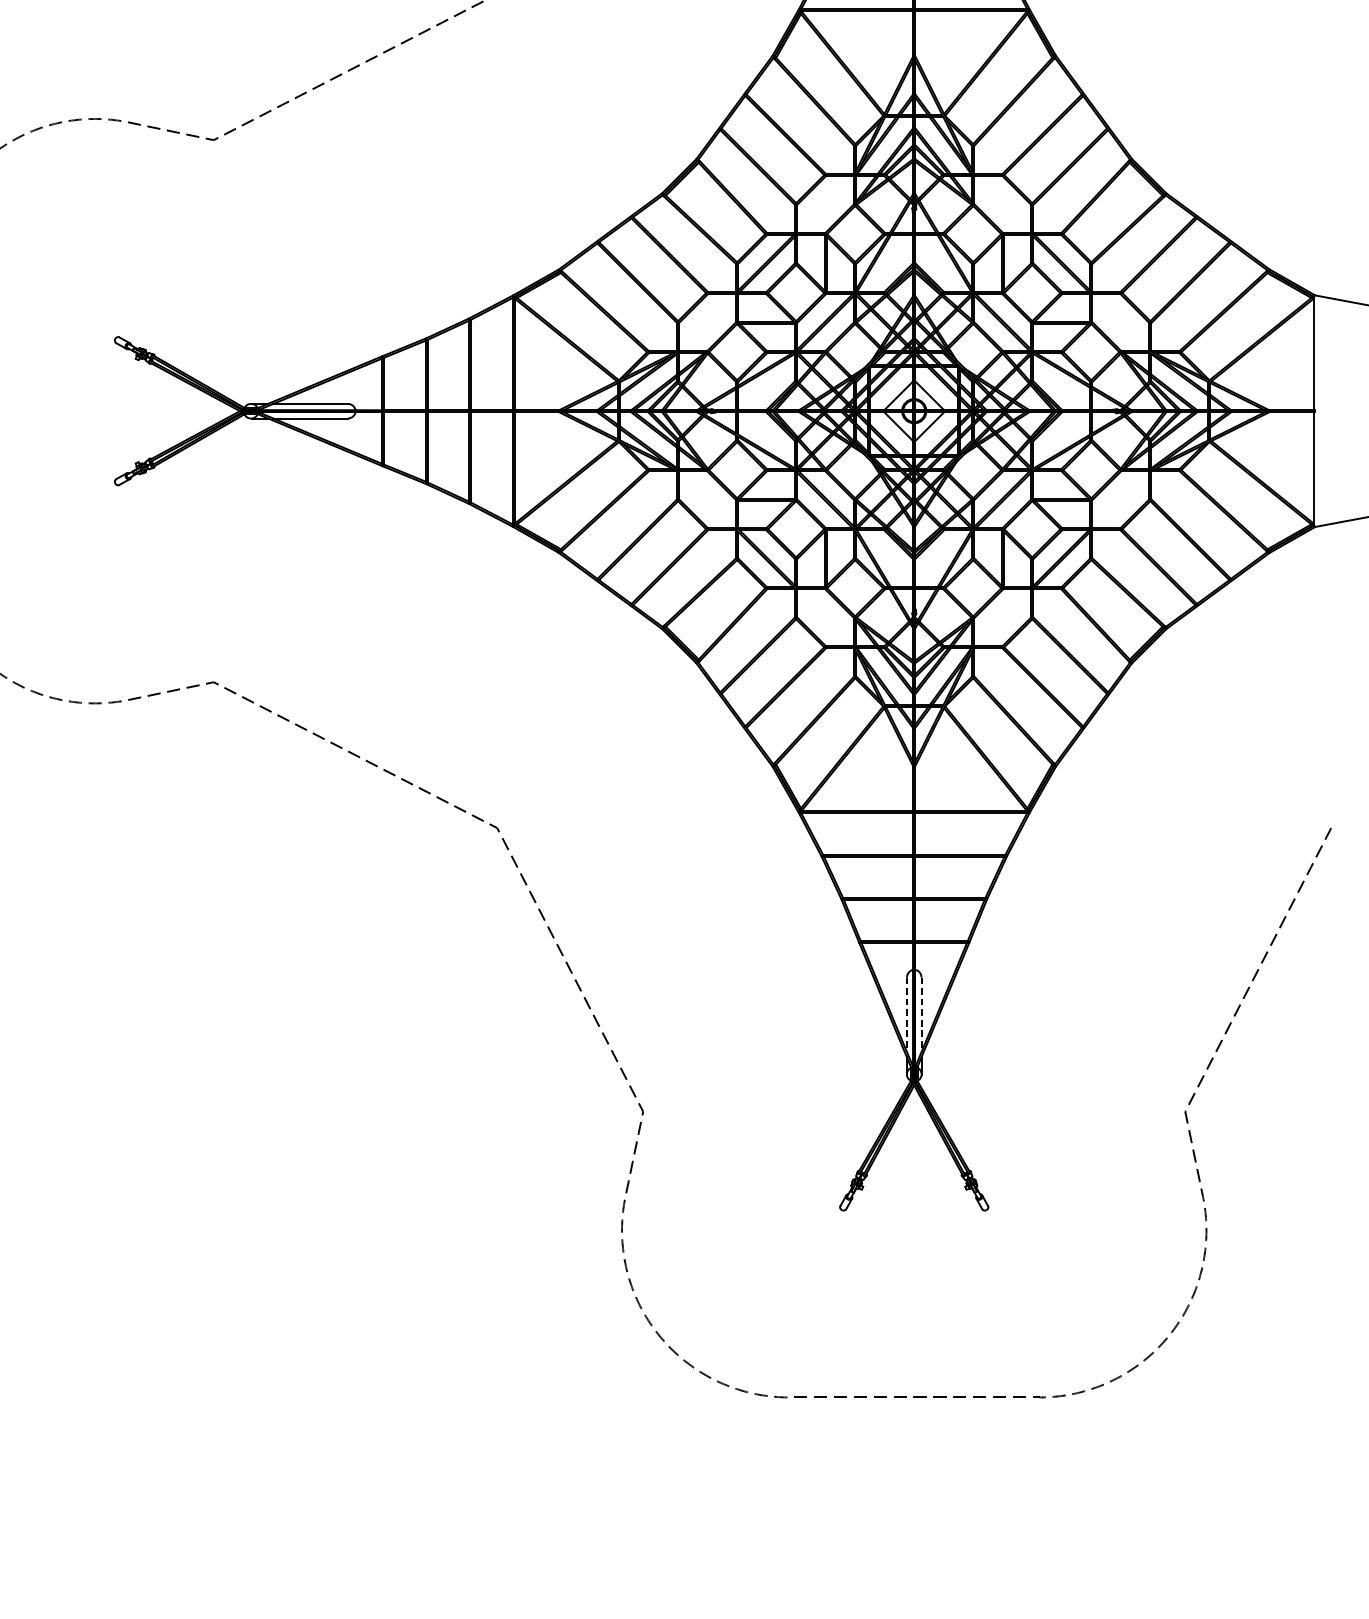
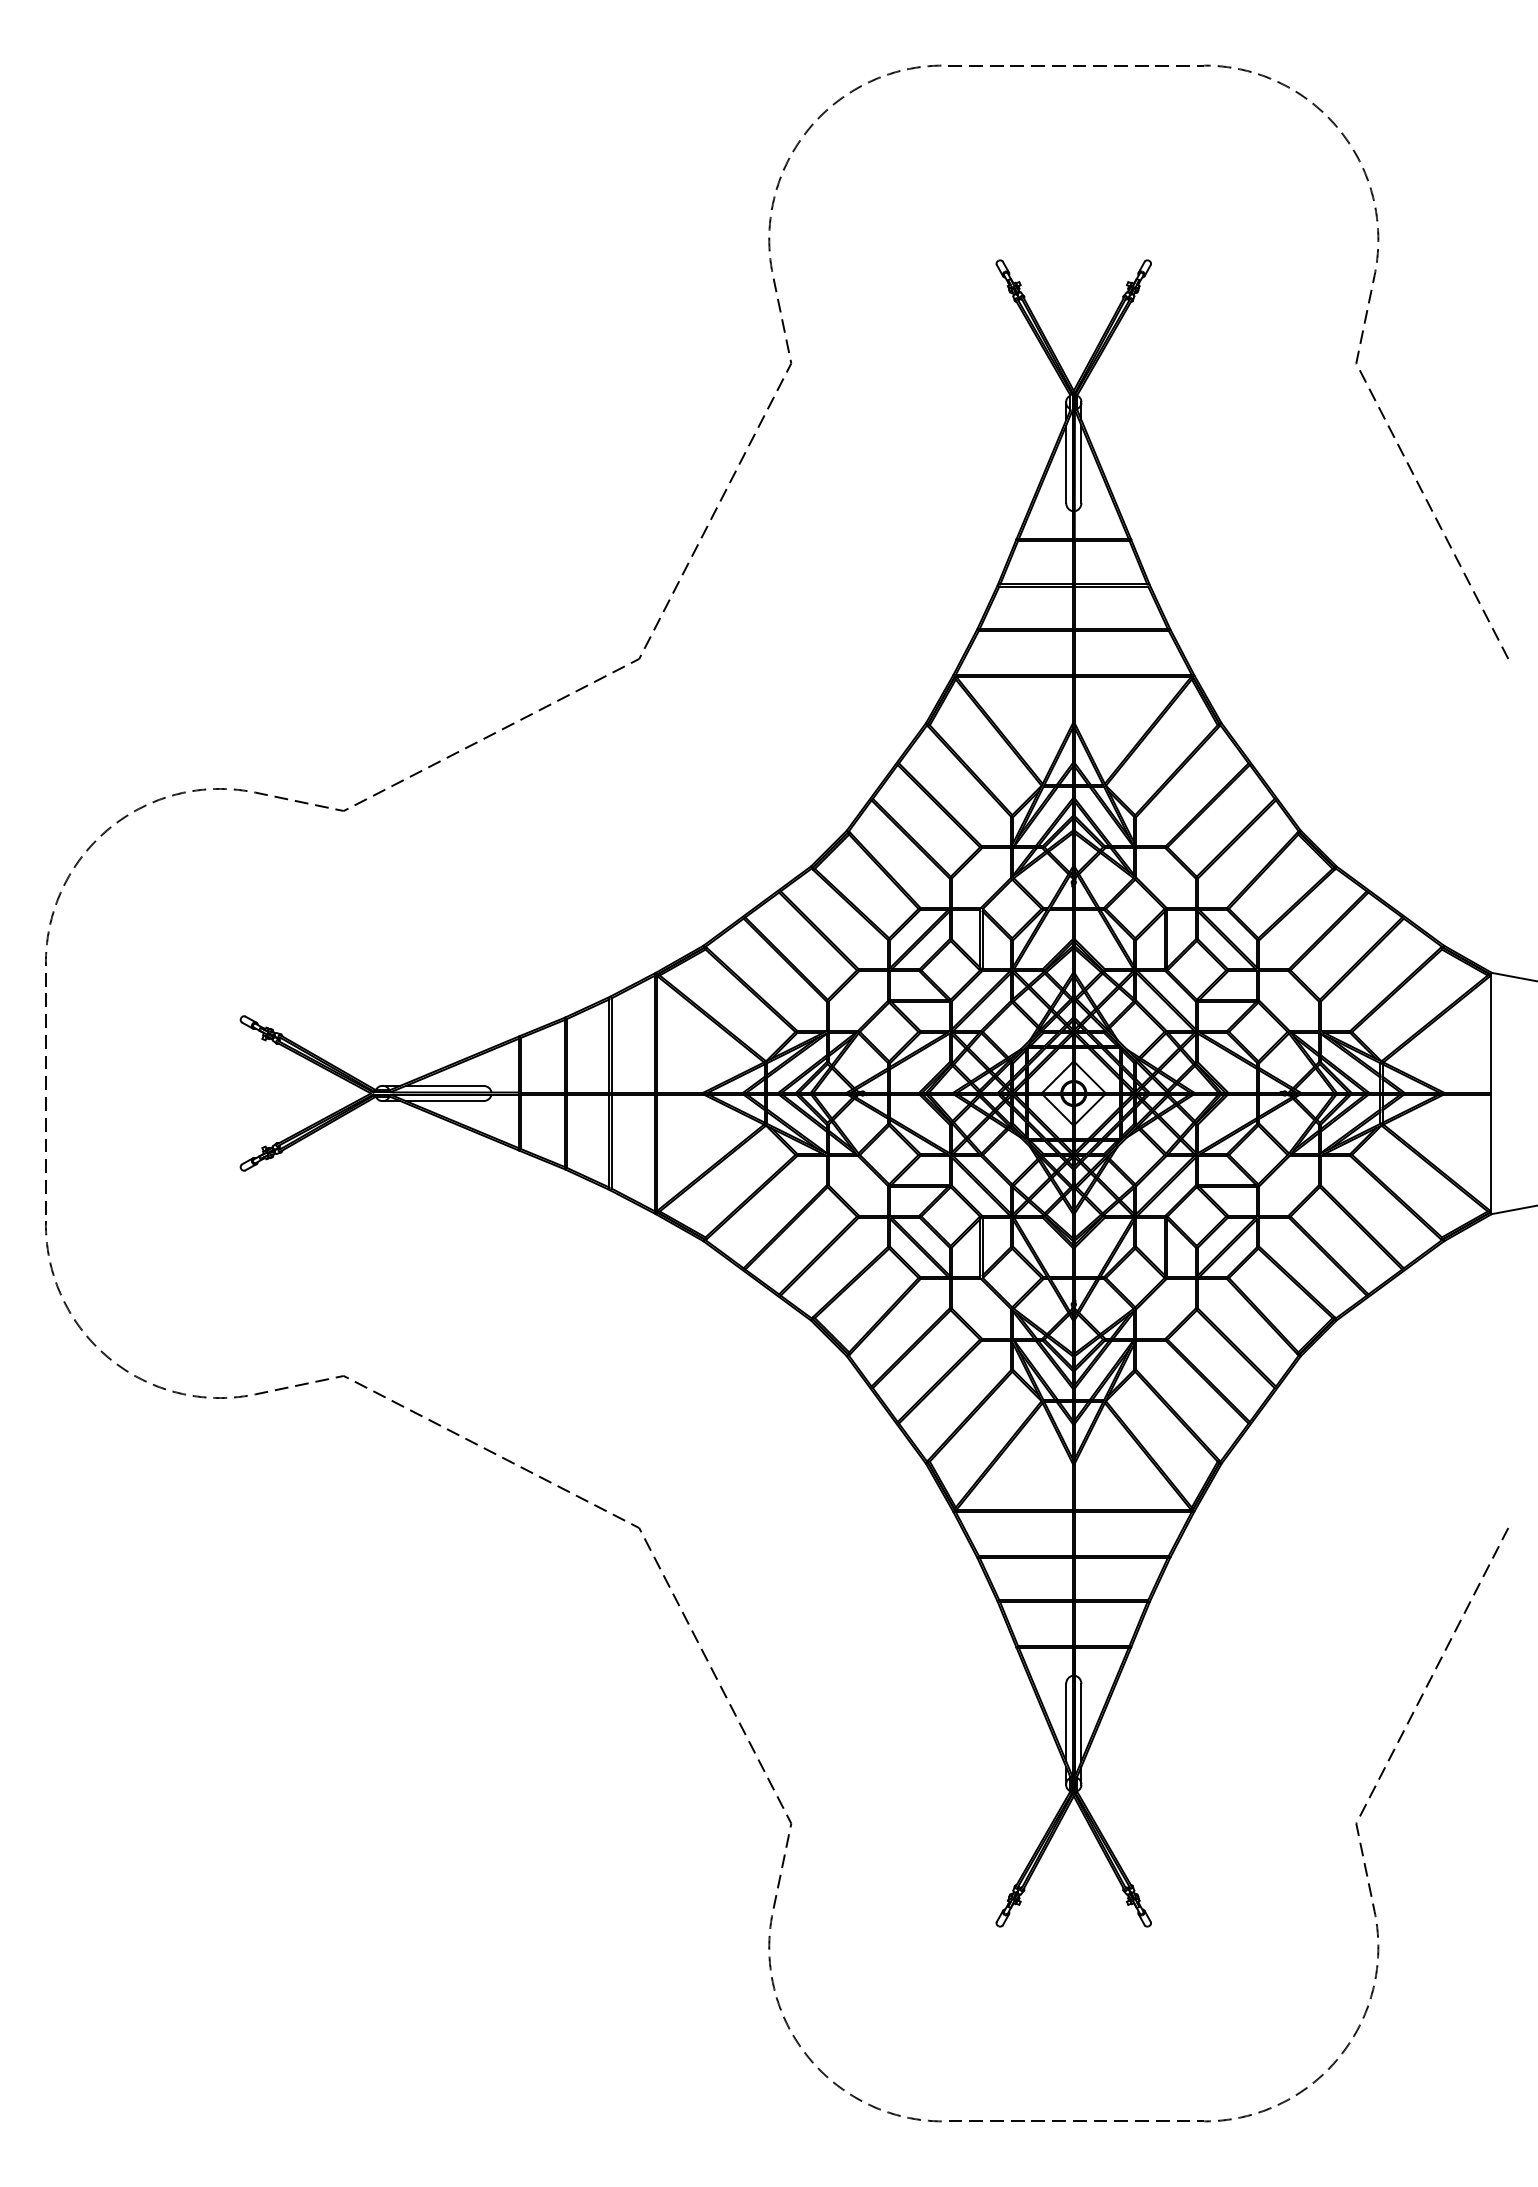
line: (907, 1014) -> (1066, 1722), dashed -> solid
line: (921, 1014) -> (1081, 1722), dashed -> solid

